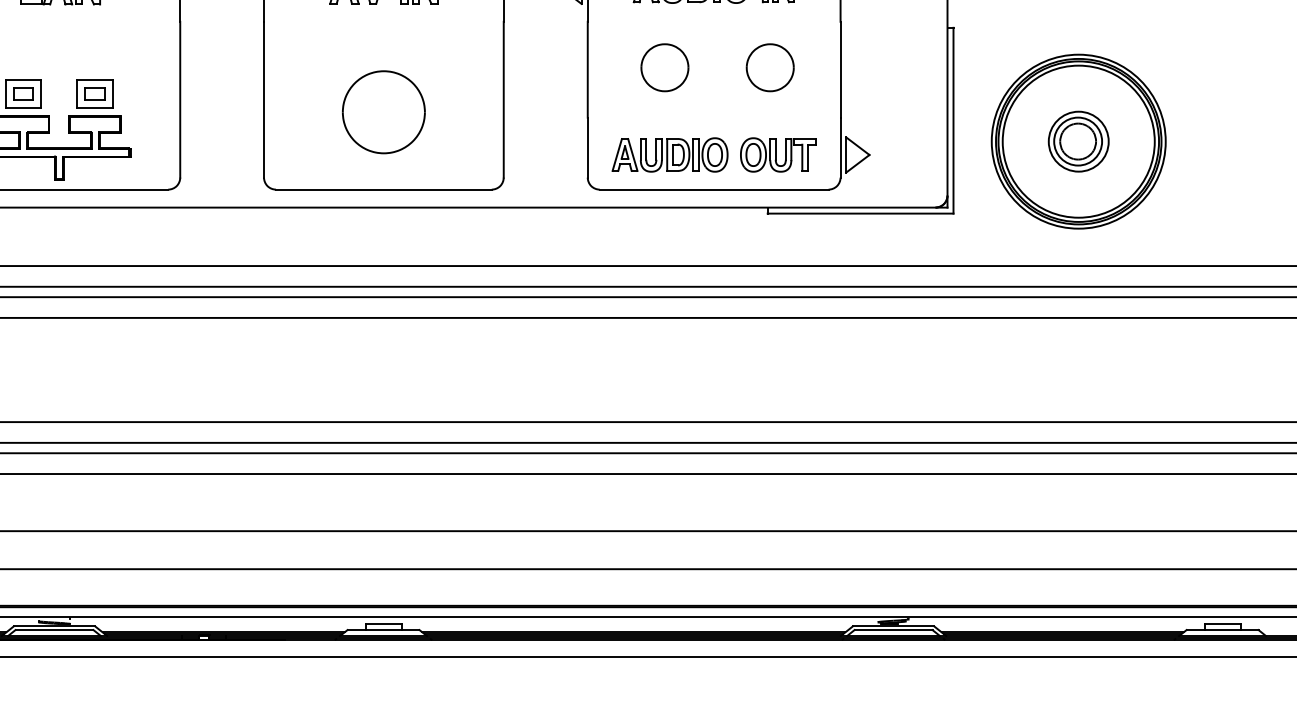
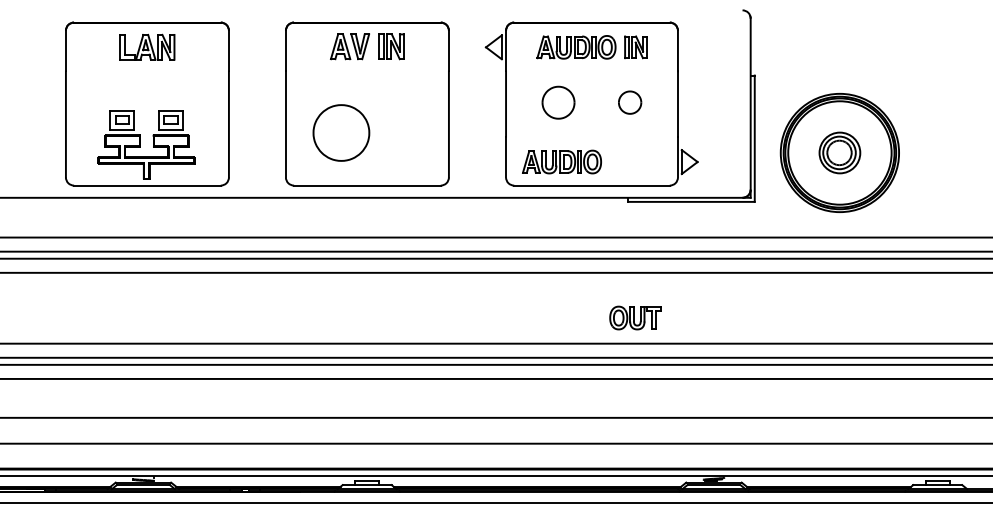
part: (769, 67) -> (629, 102), size x0.7
part: (383, 111) -> (341, 132), moved
part: (778, 154) -> (635, 317), moved

